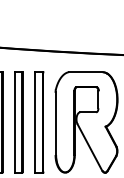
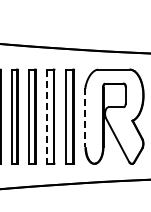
line: (15, 123) -> (47, 117), solid -> dashed
line: (55, 123) -> (85, 117), solid -> dashed

